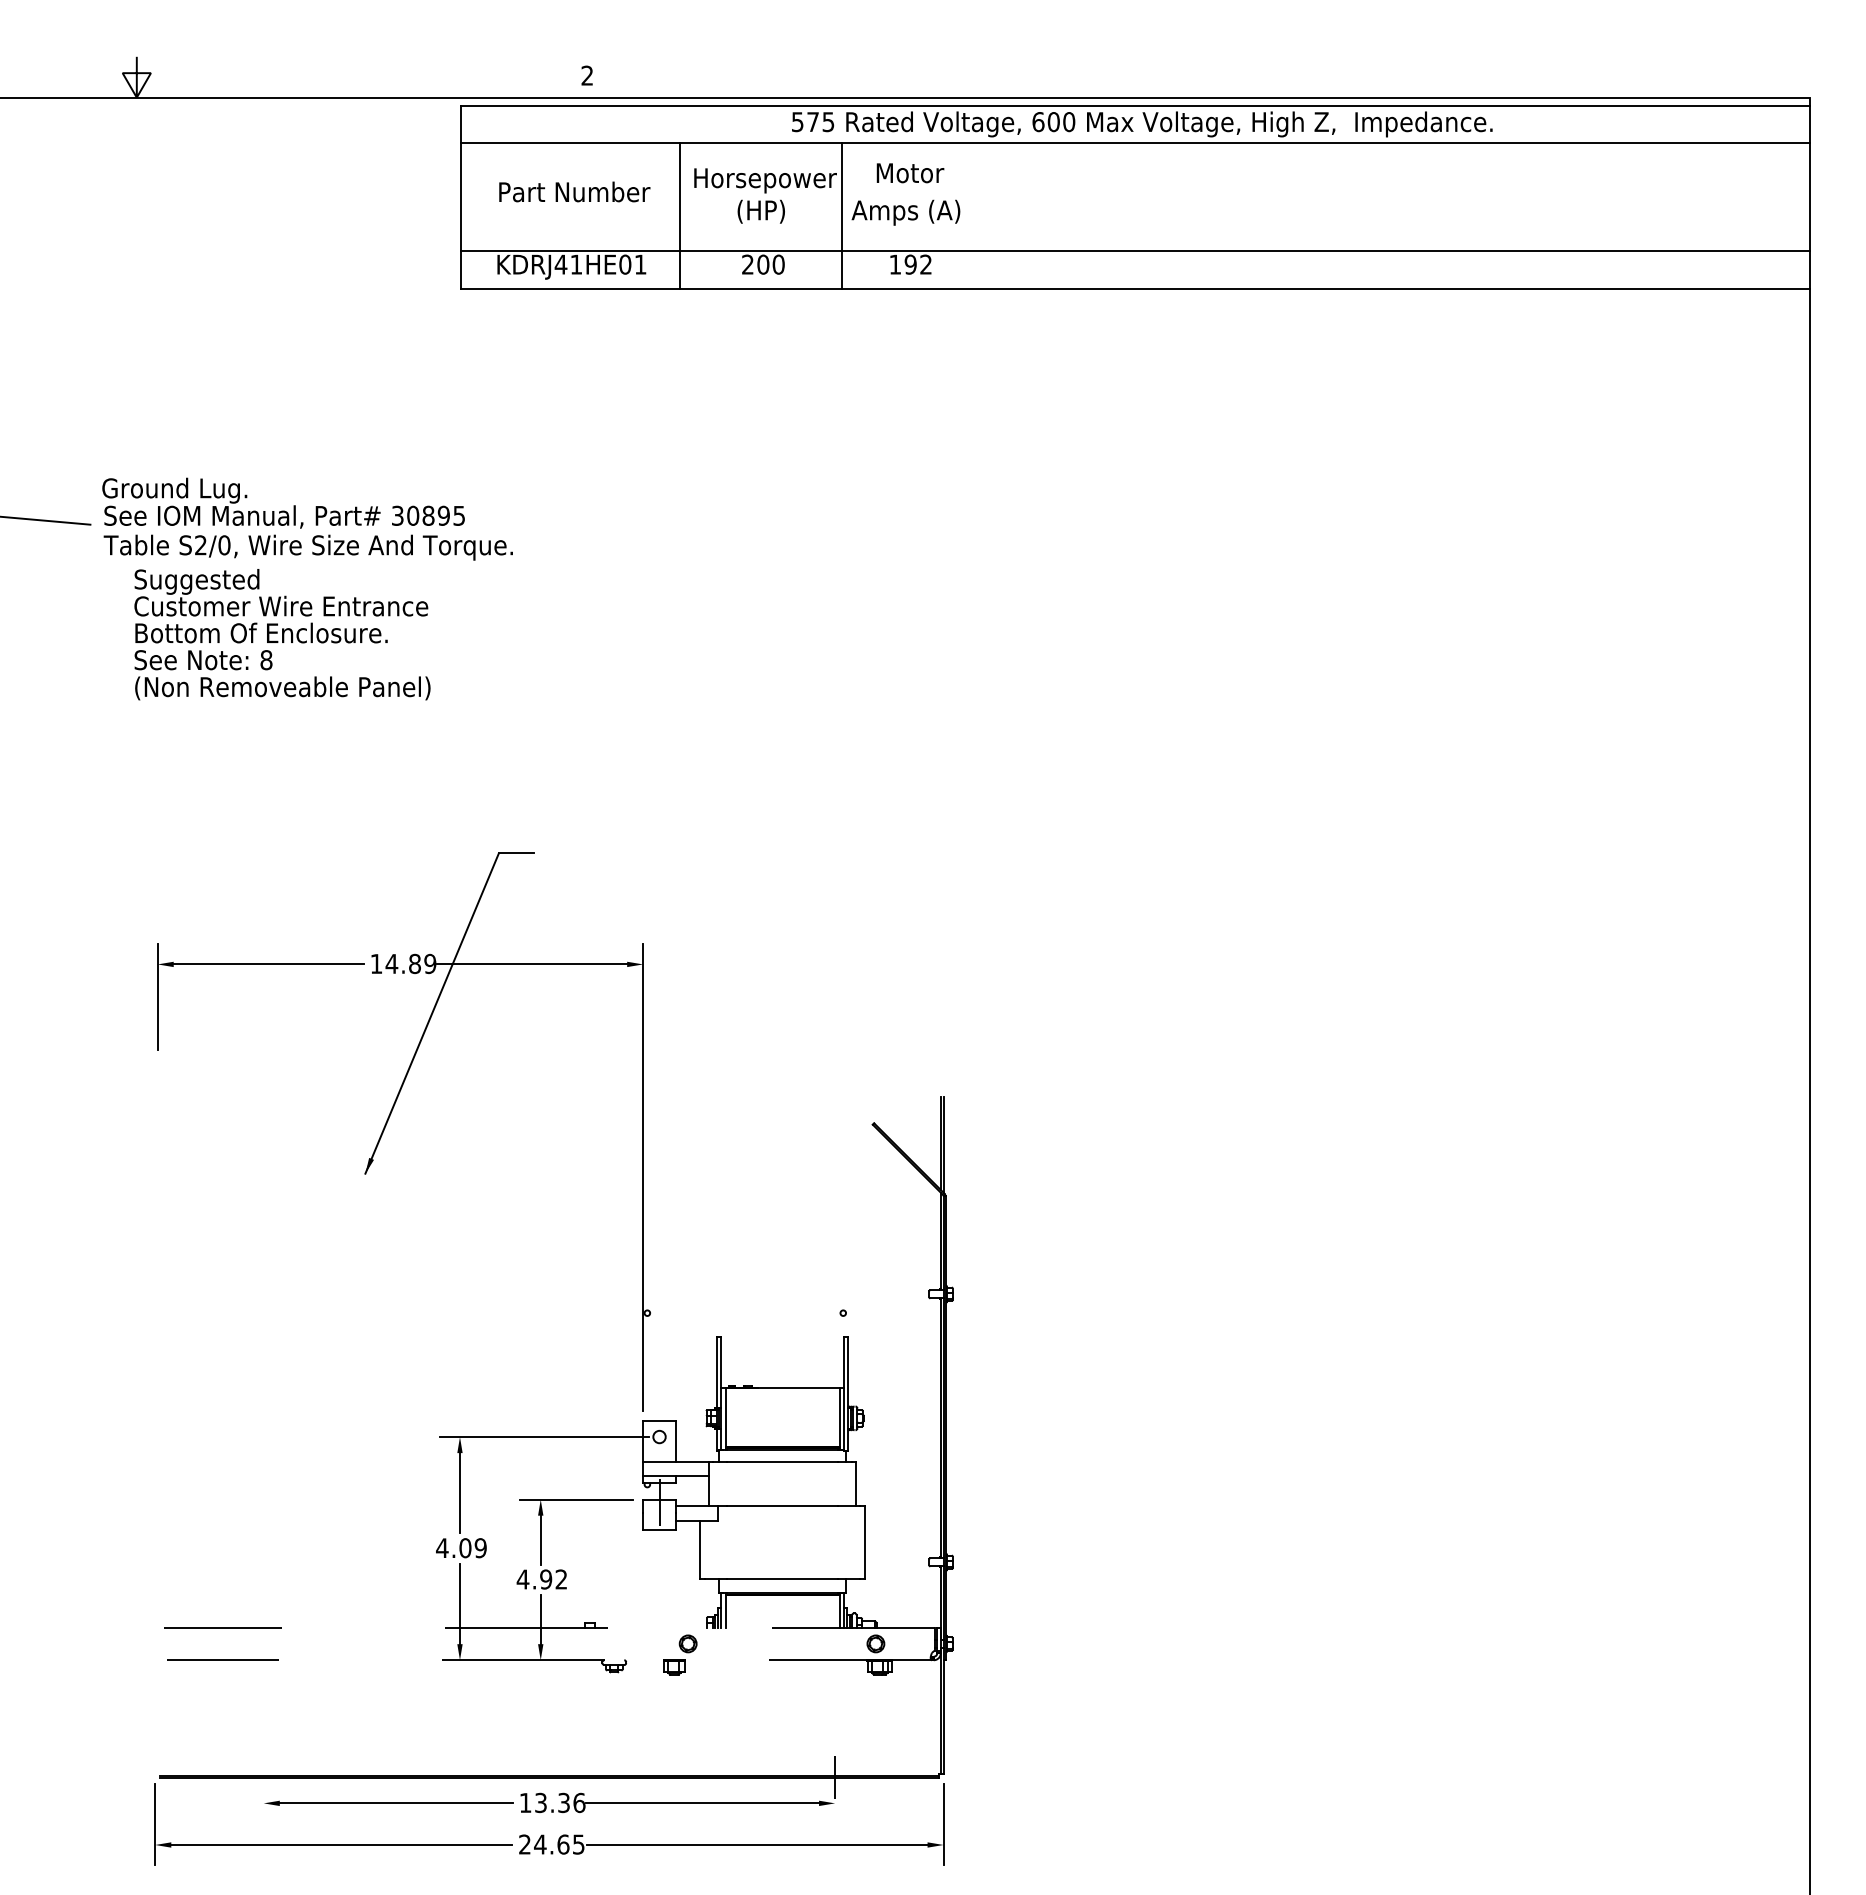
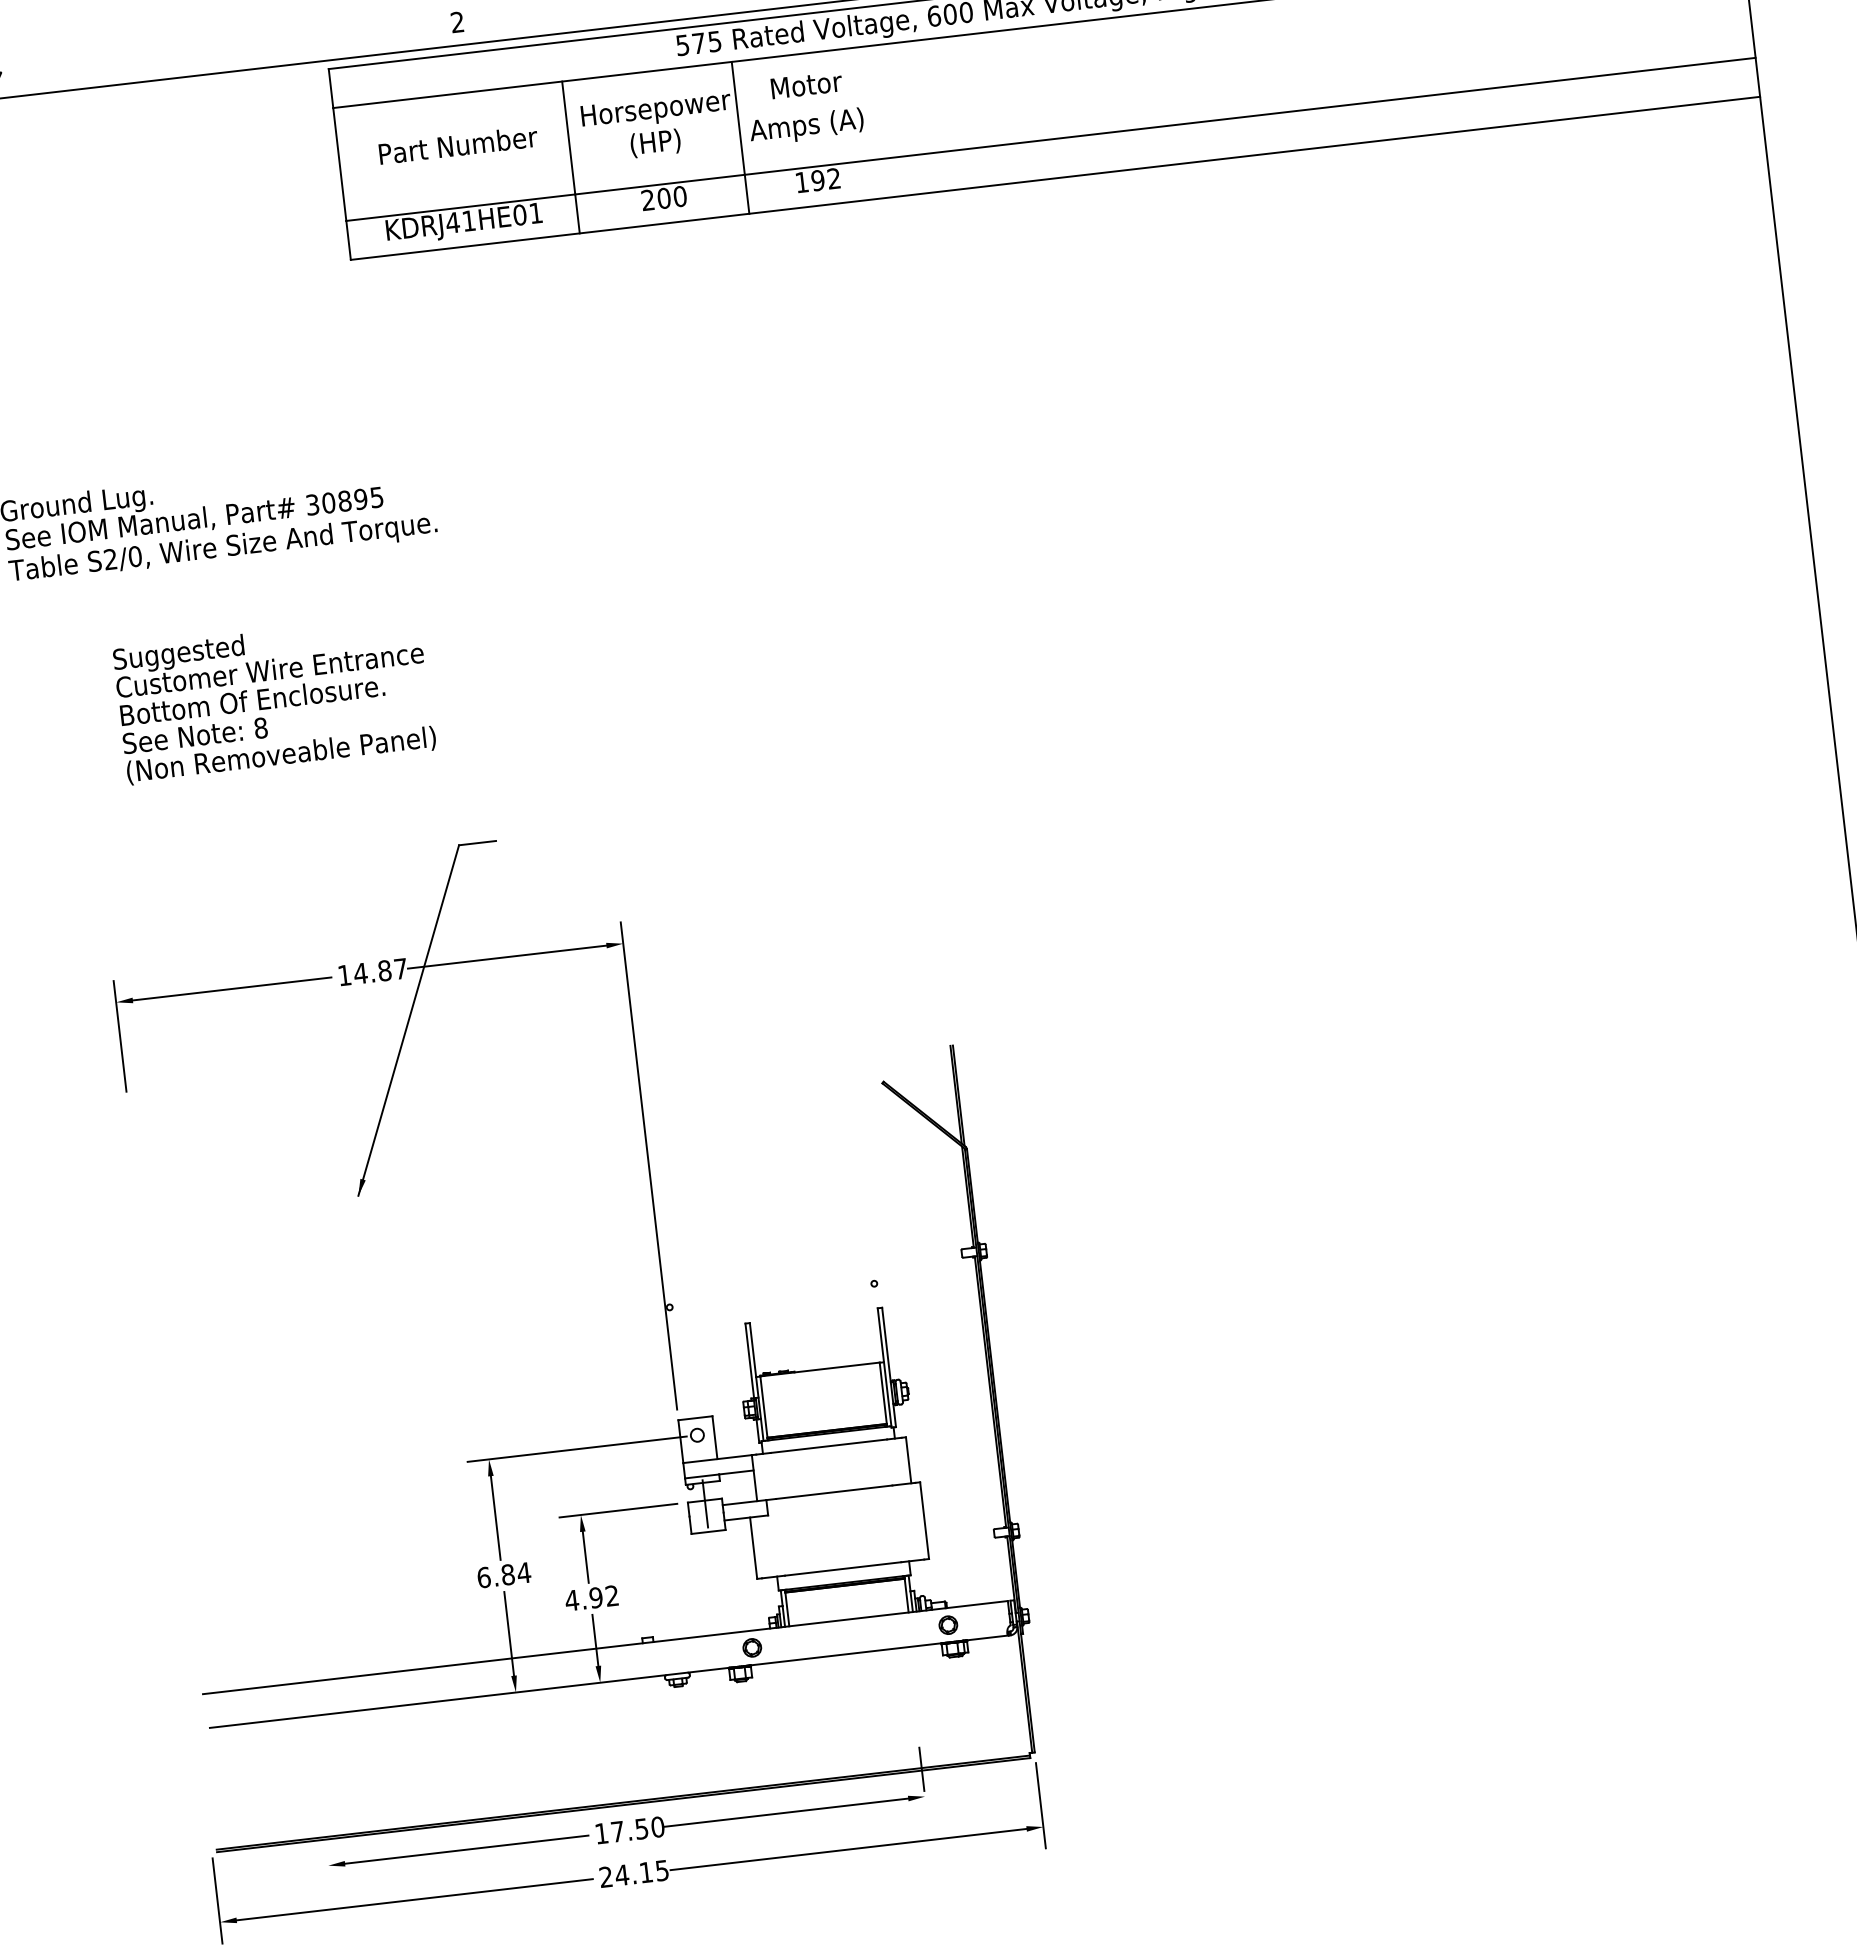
text: (282, 634) -> (274, 699), moved
text: (430, 963) -> (400, 968), 14.89 -> 14.87
text: (461, 1548) -> (504, 1575), 4.09 -> 6.84
line: (548, 1627) -> (604, 1647), dashed -> solid
line: (548, 1660) -> (608, 1682), dashed -> solid
text: (560, 1802) -> (638, 1828), 13.36 -> 17.50
text: (563, 1844) -> (646, 1872), 24.65 -> 24.15

